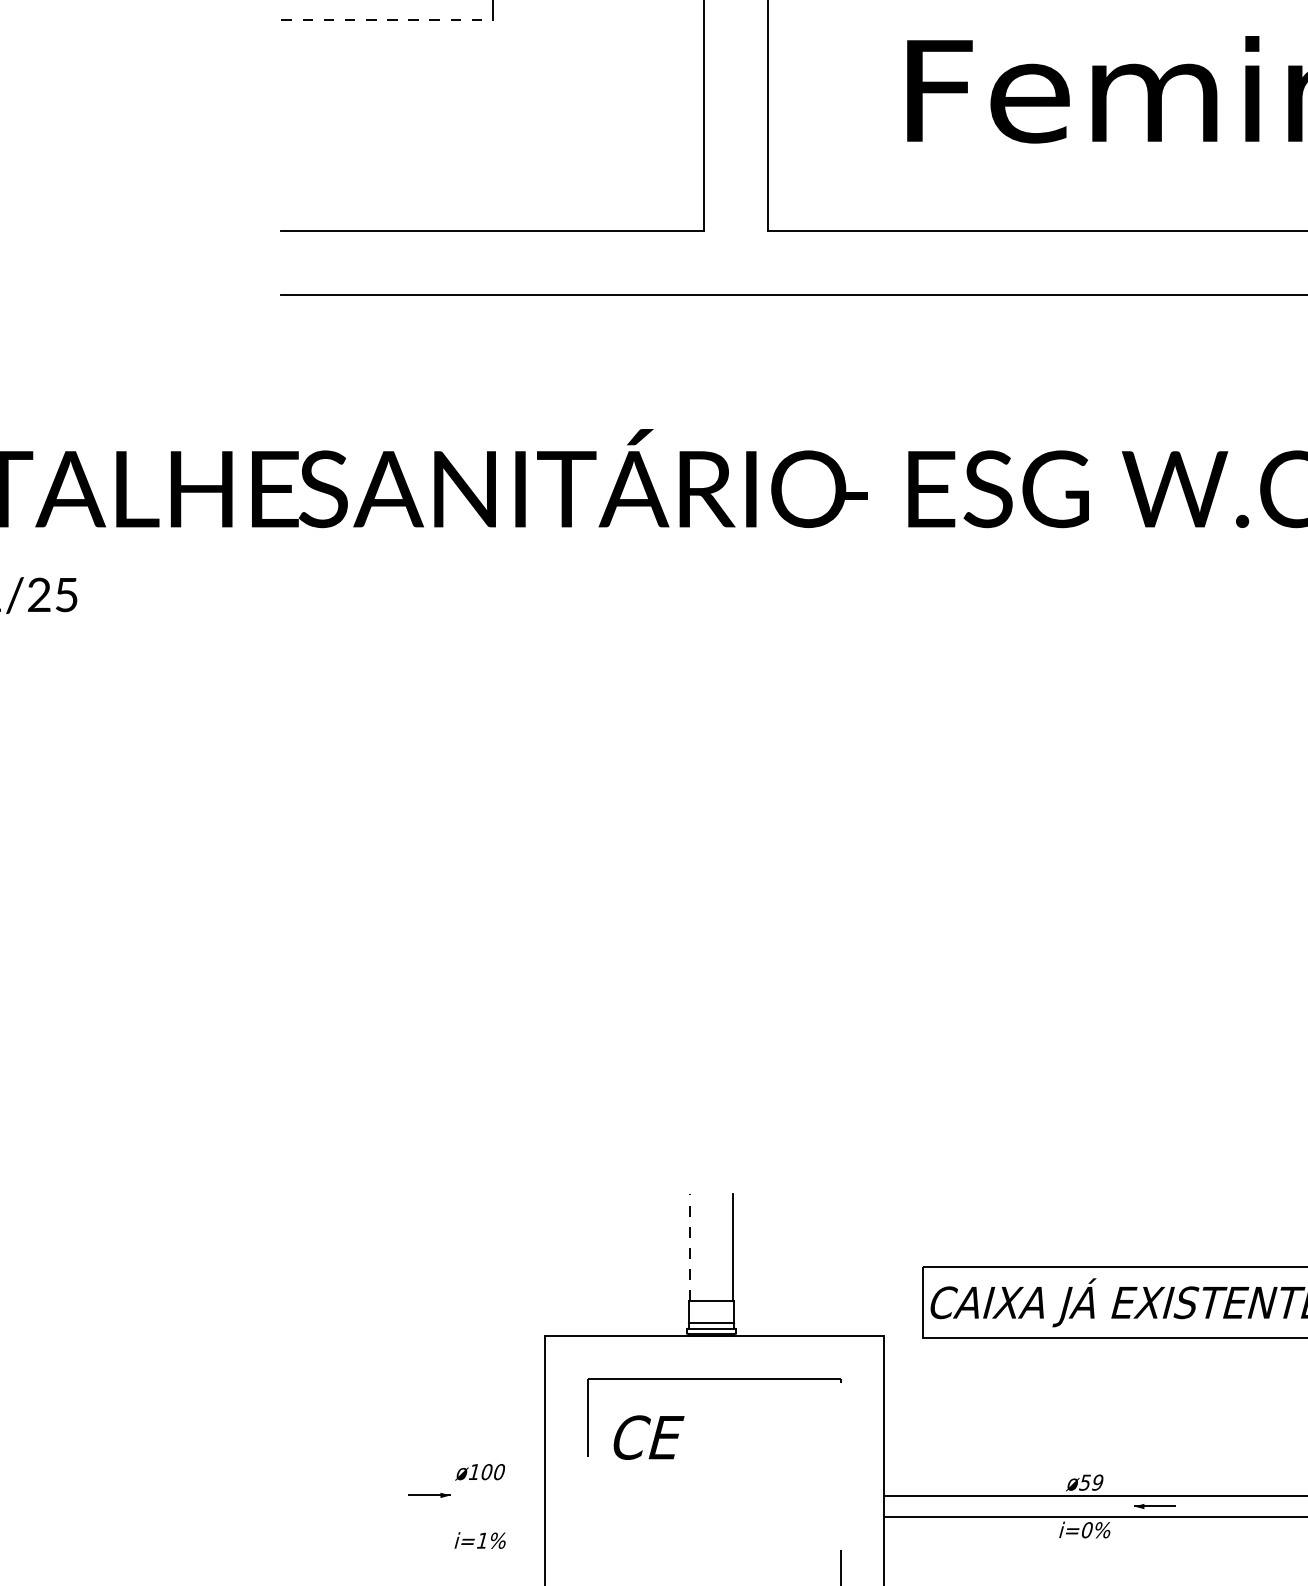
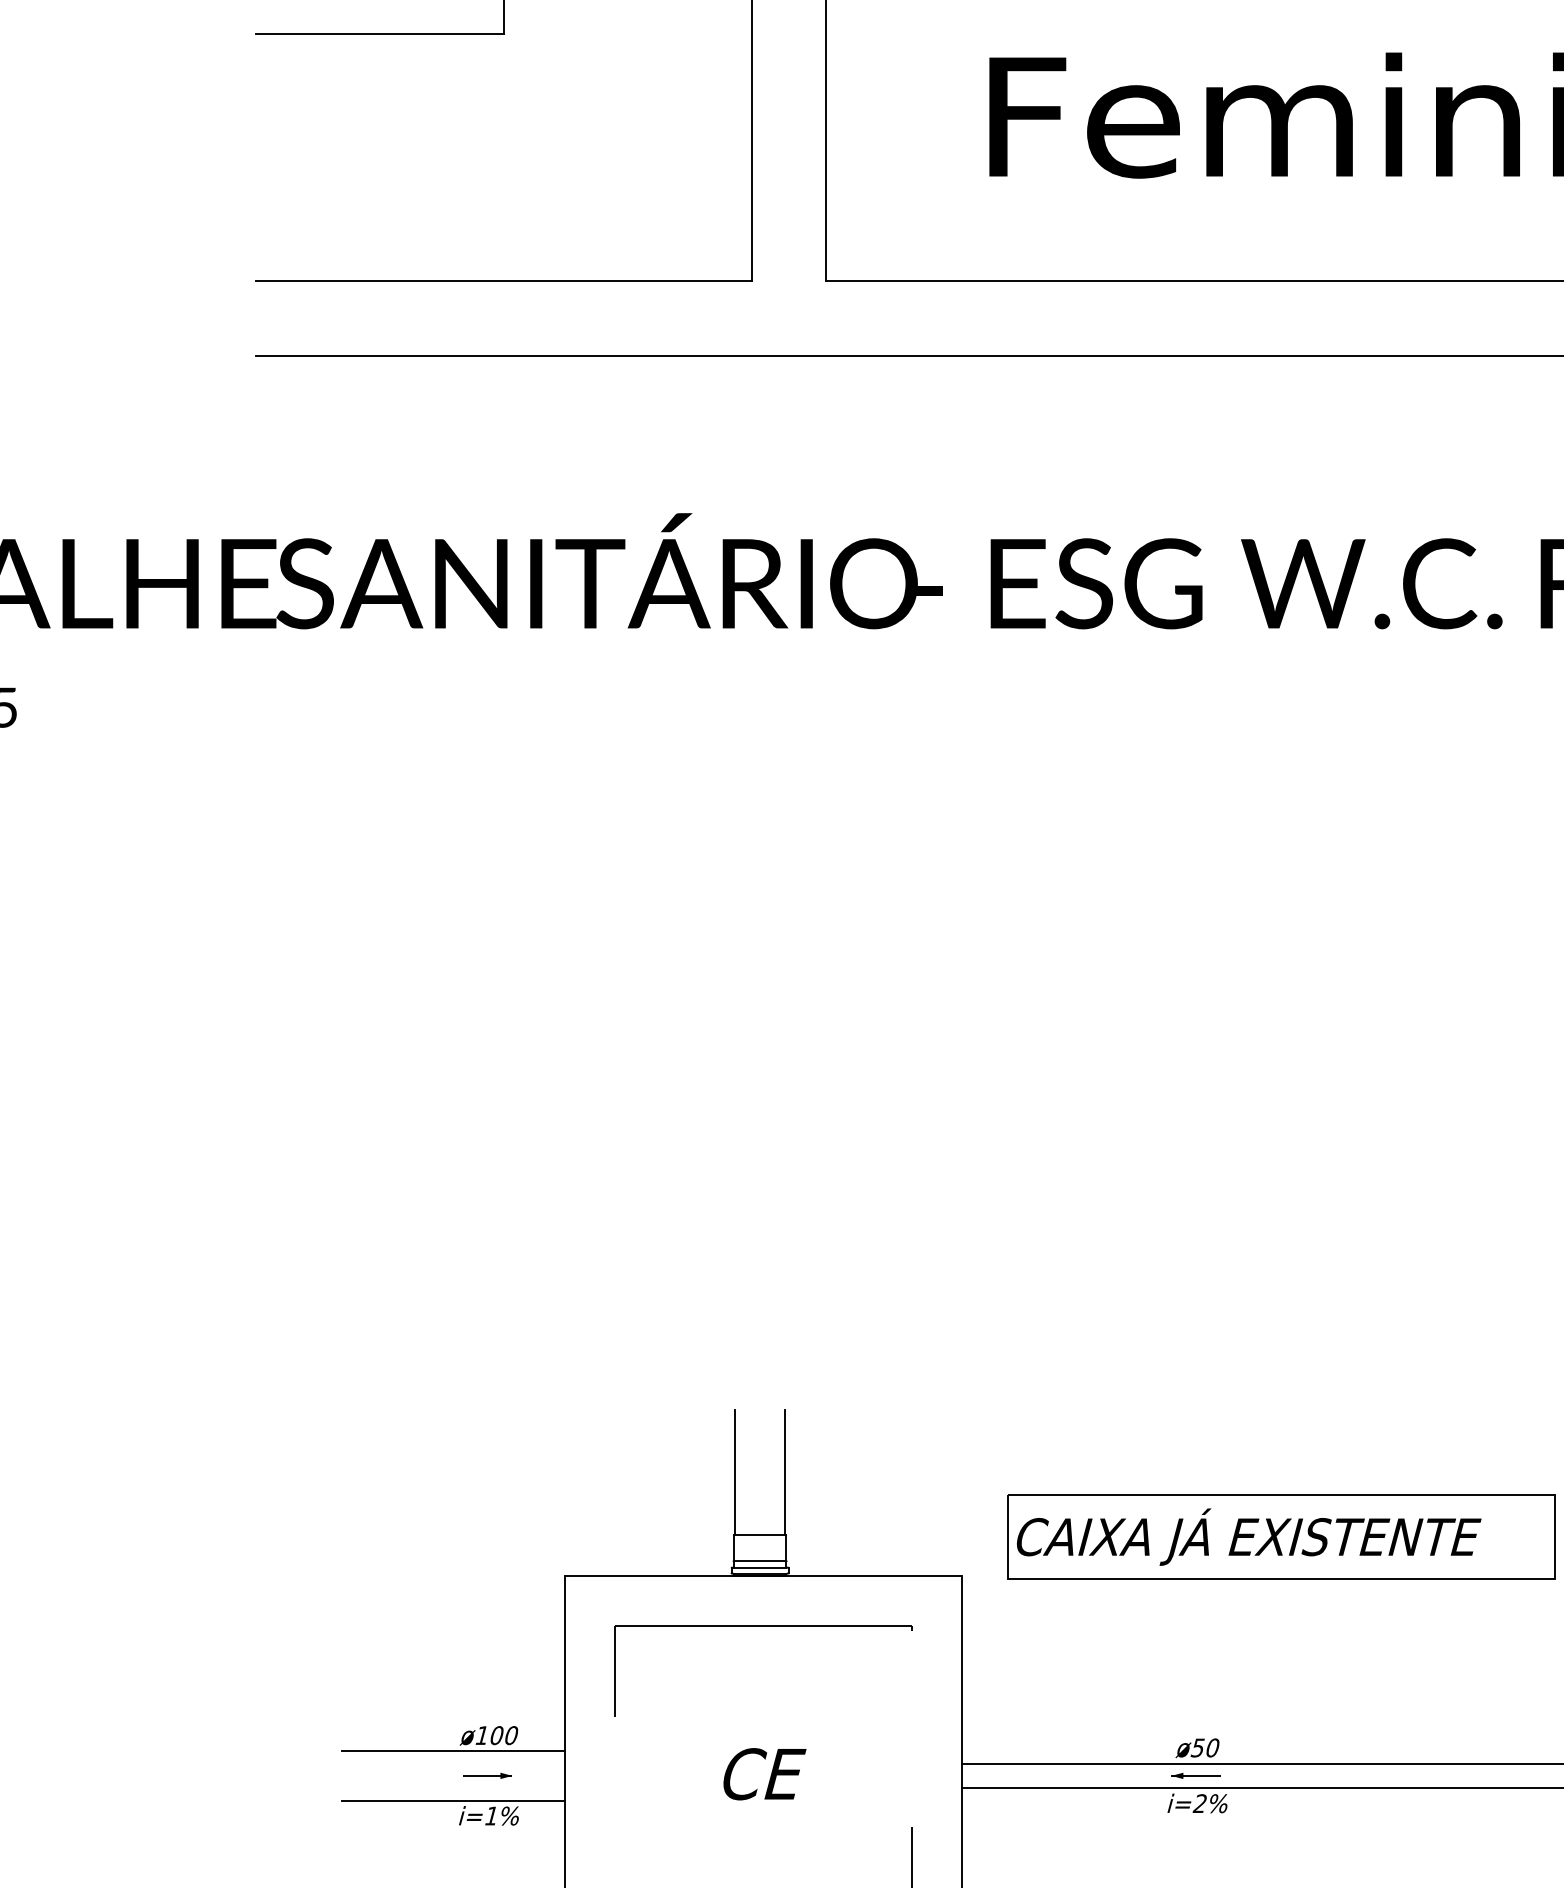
line: (387, 19) -> (380, 33), dashed -> solid
line: (690, 1247) -> (735, 1472), dashed -> solid
text: (648, 1437) -> (764, 1774), moved
text: (1097, 1482) -> (1212, 1747), ø59 -> ø50
line: (449, 1485) -> (453, 1751), added
part: (429, 1495) -> (487, 1775), moved
part: (1154, 1506) -> (1195, 1775), moved
line: (449, 1527) -> (453, 1800), added
text: (1086, 1530) -> (1199, 1803), i=0% -> i=2%

